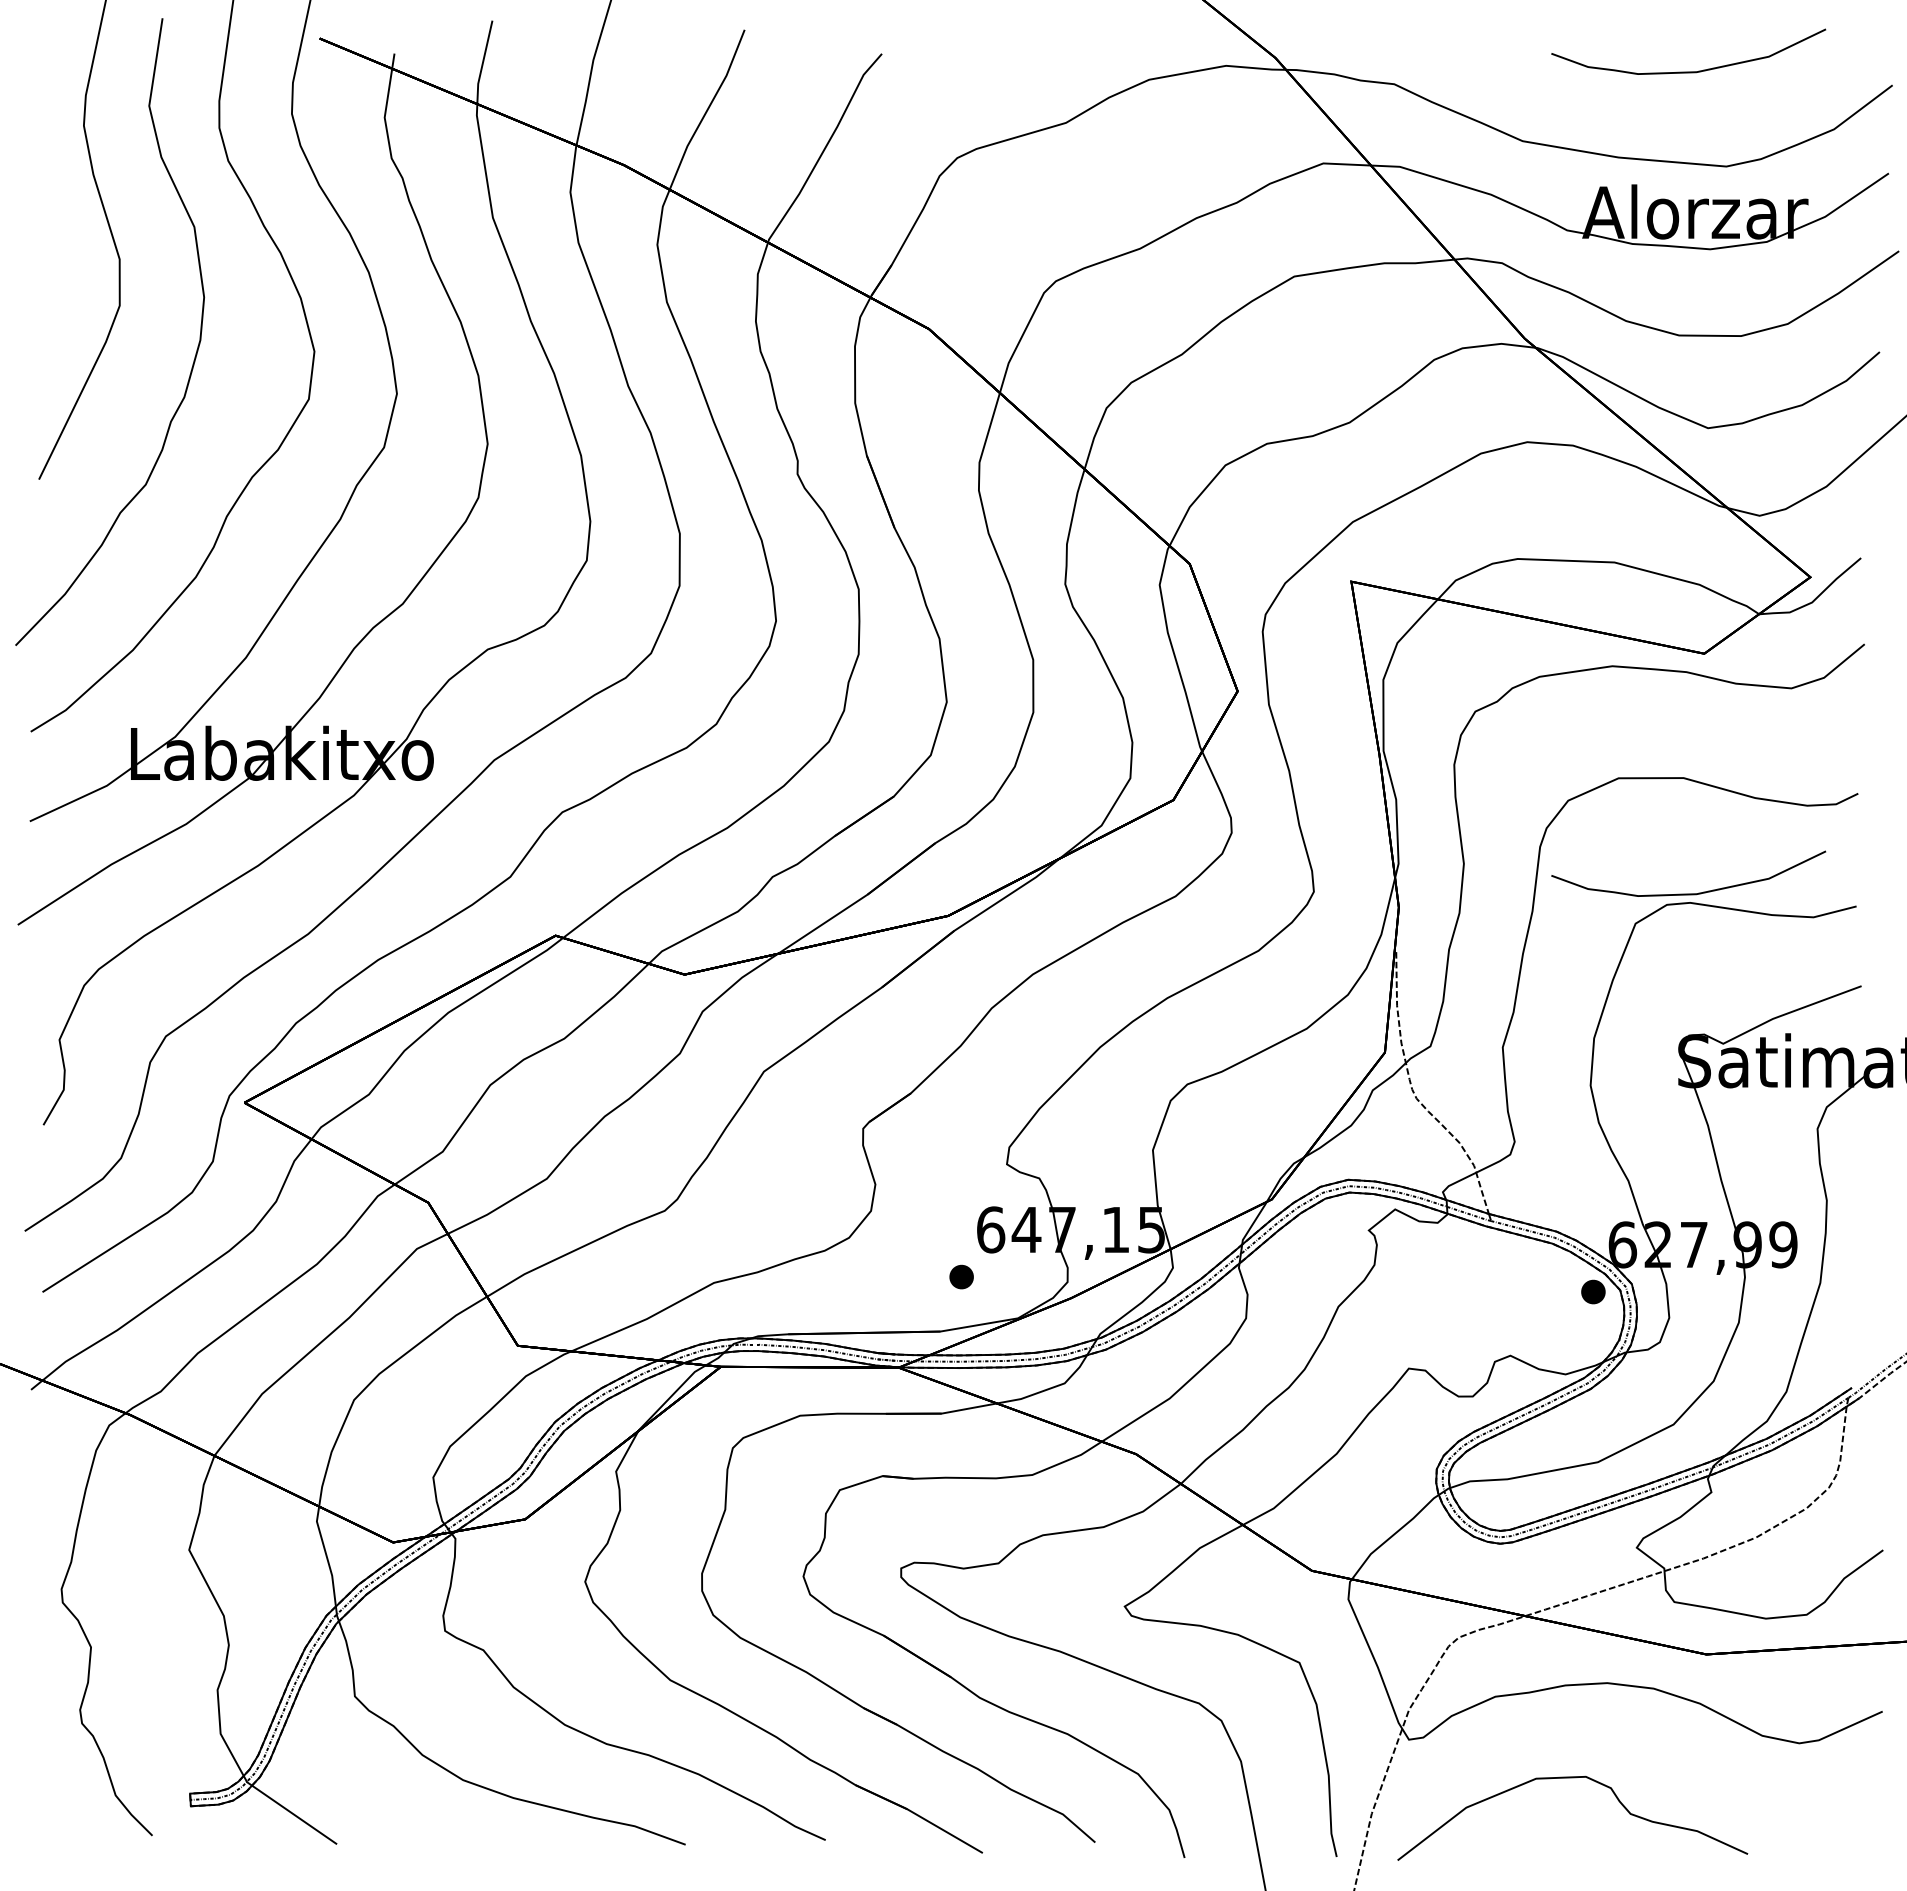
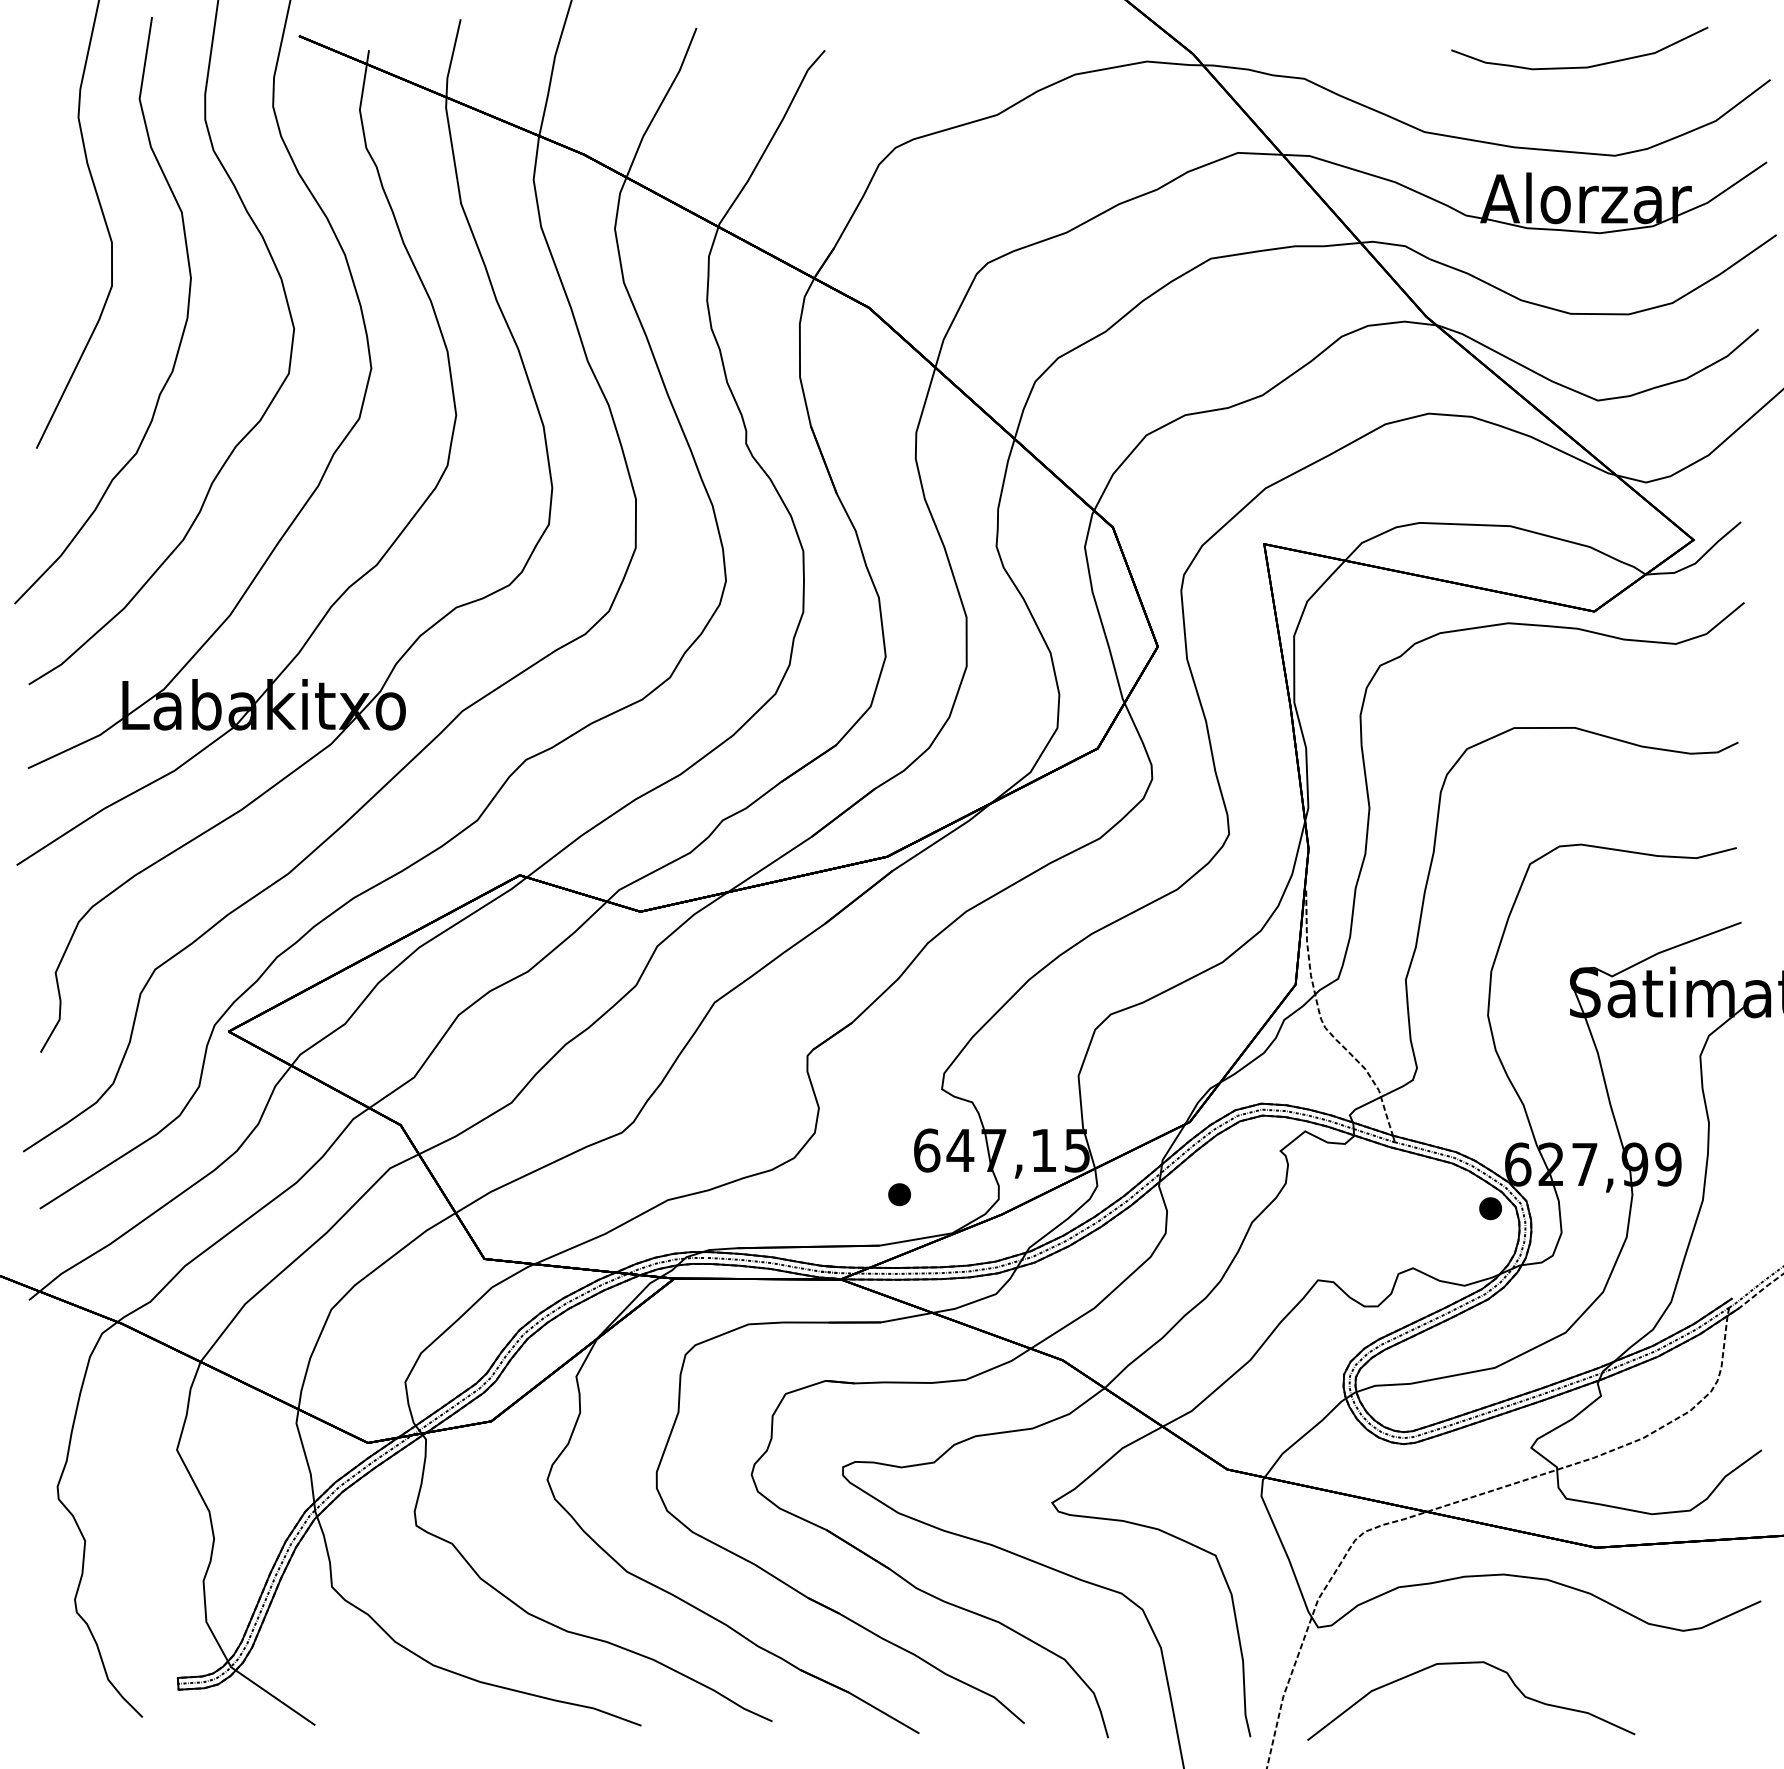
part: (1688, 893) -> (1579, 835), removed

